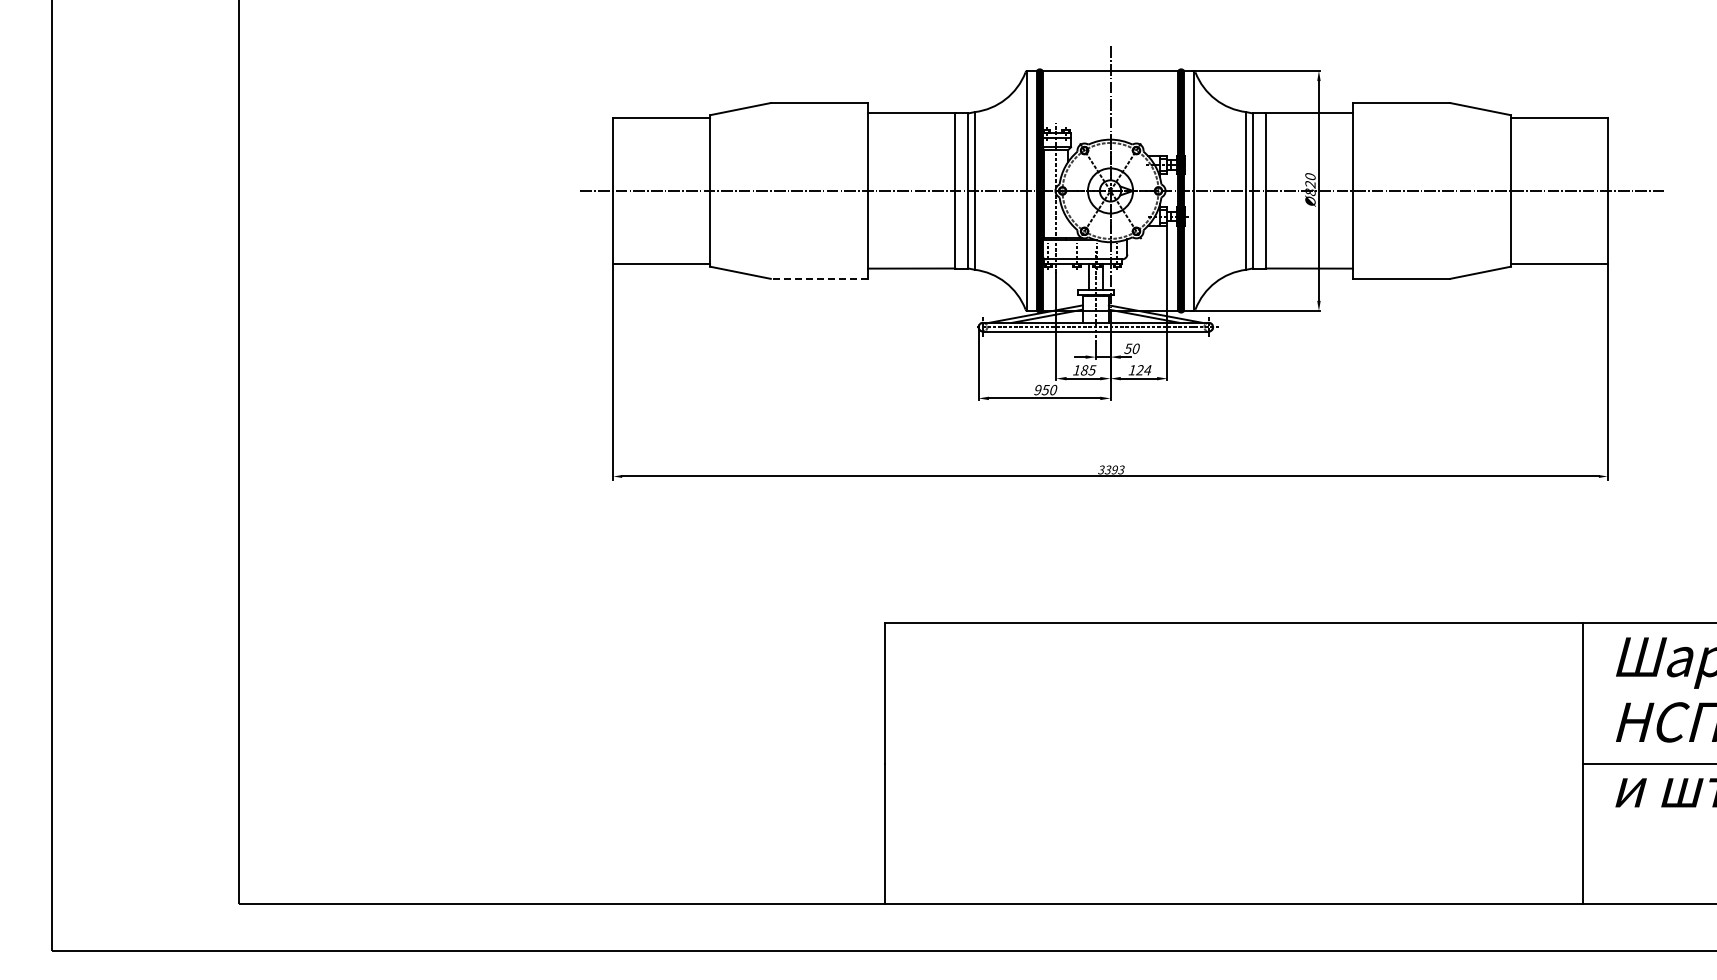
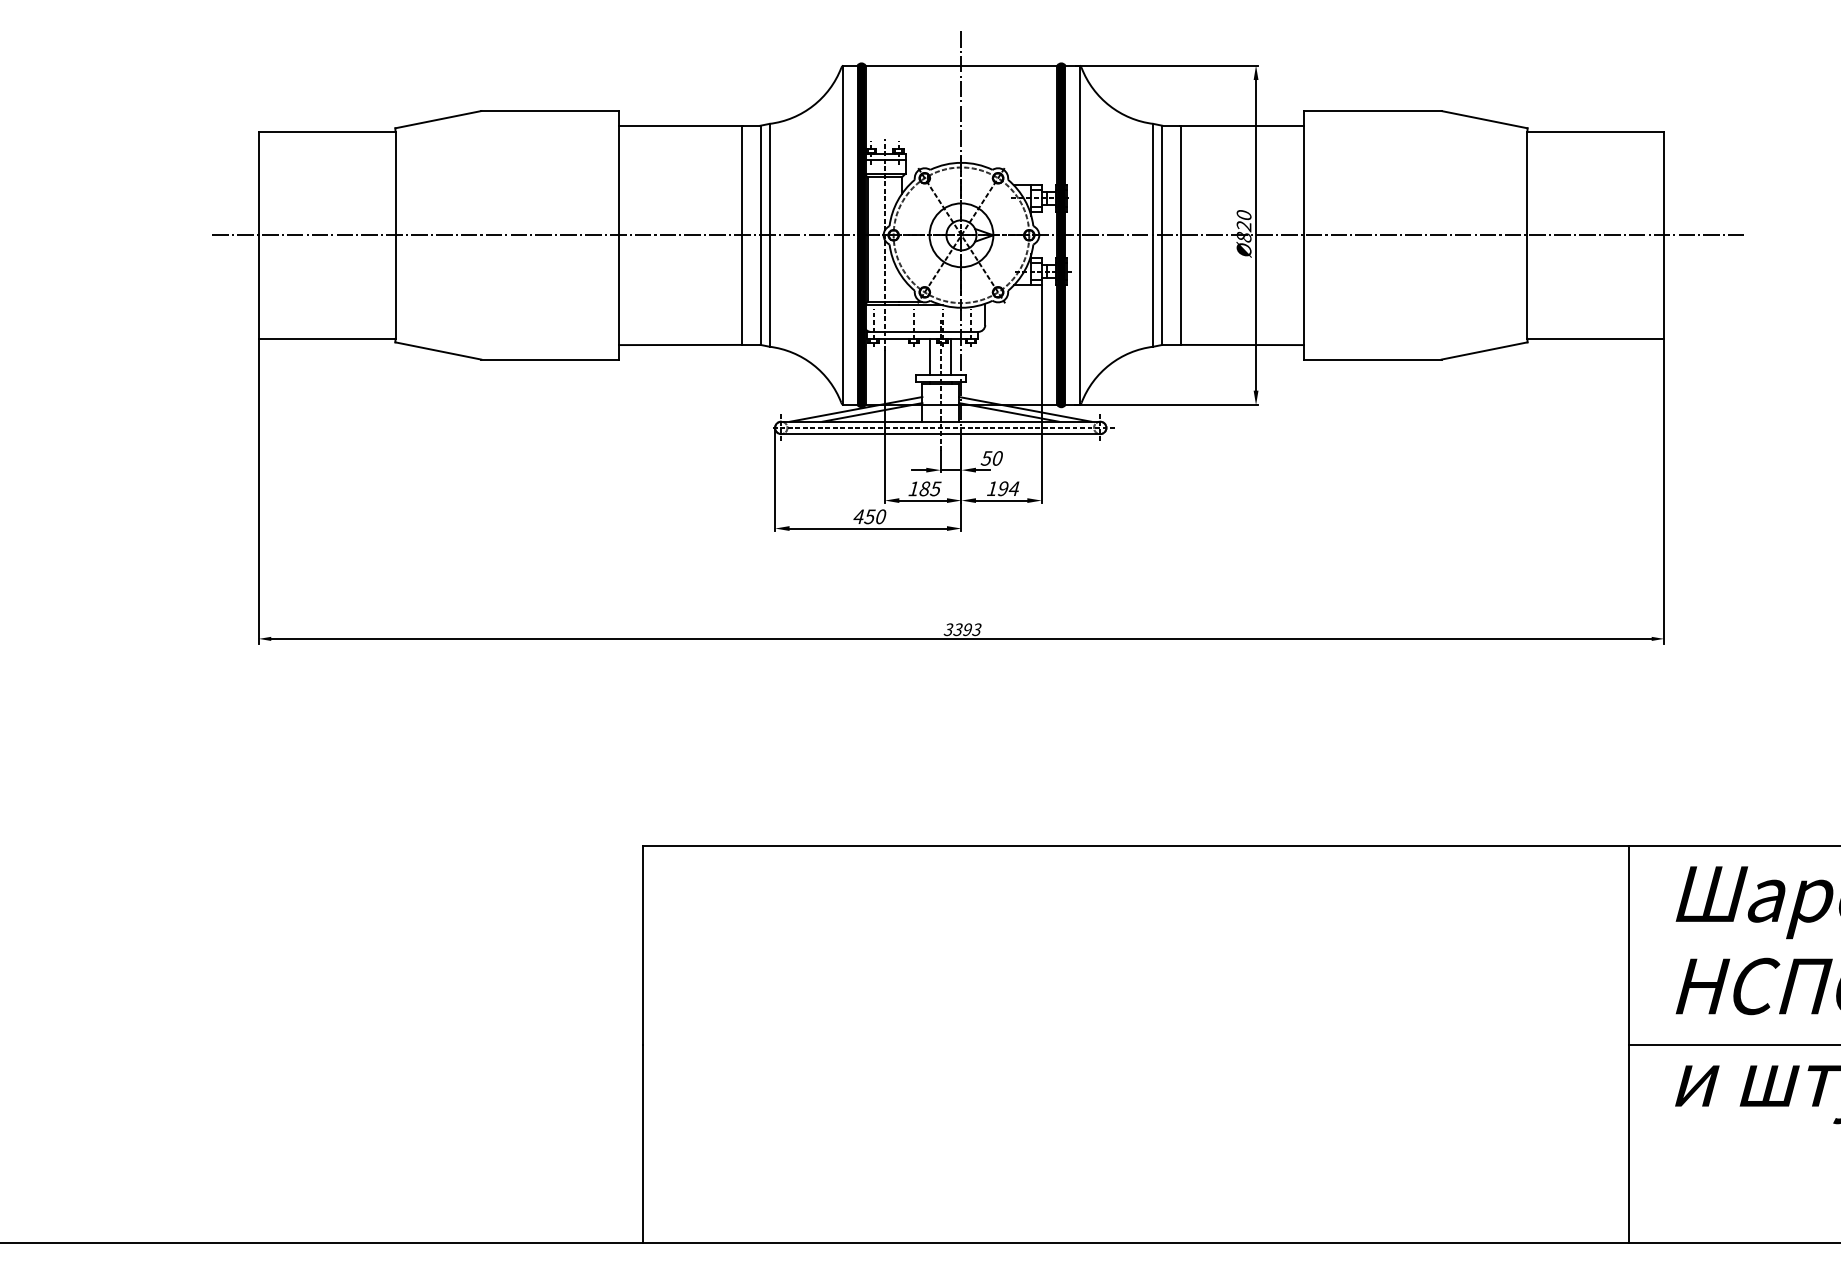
line: (819, 278) -> (550, 359), dashed -> solid
text: (1139, 370) -> (1002, 489), 124 -> 194
text: (1037, 389) -> (858, 515), 950 -> 450

